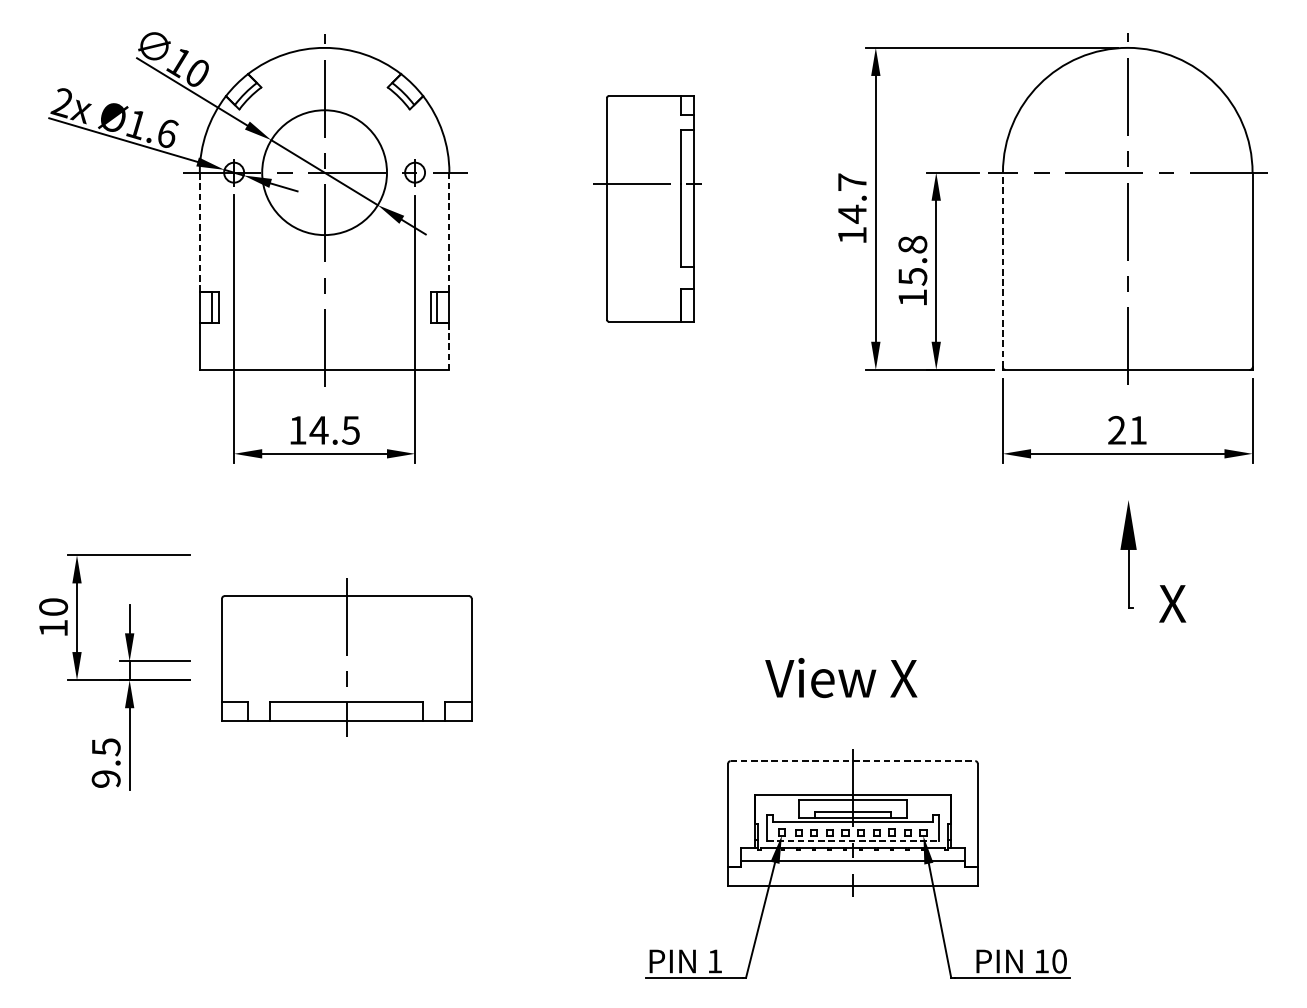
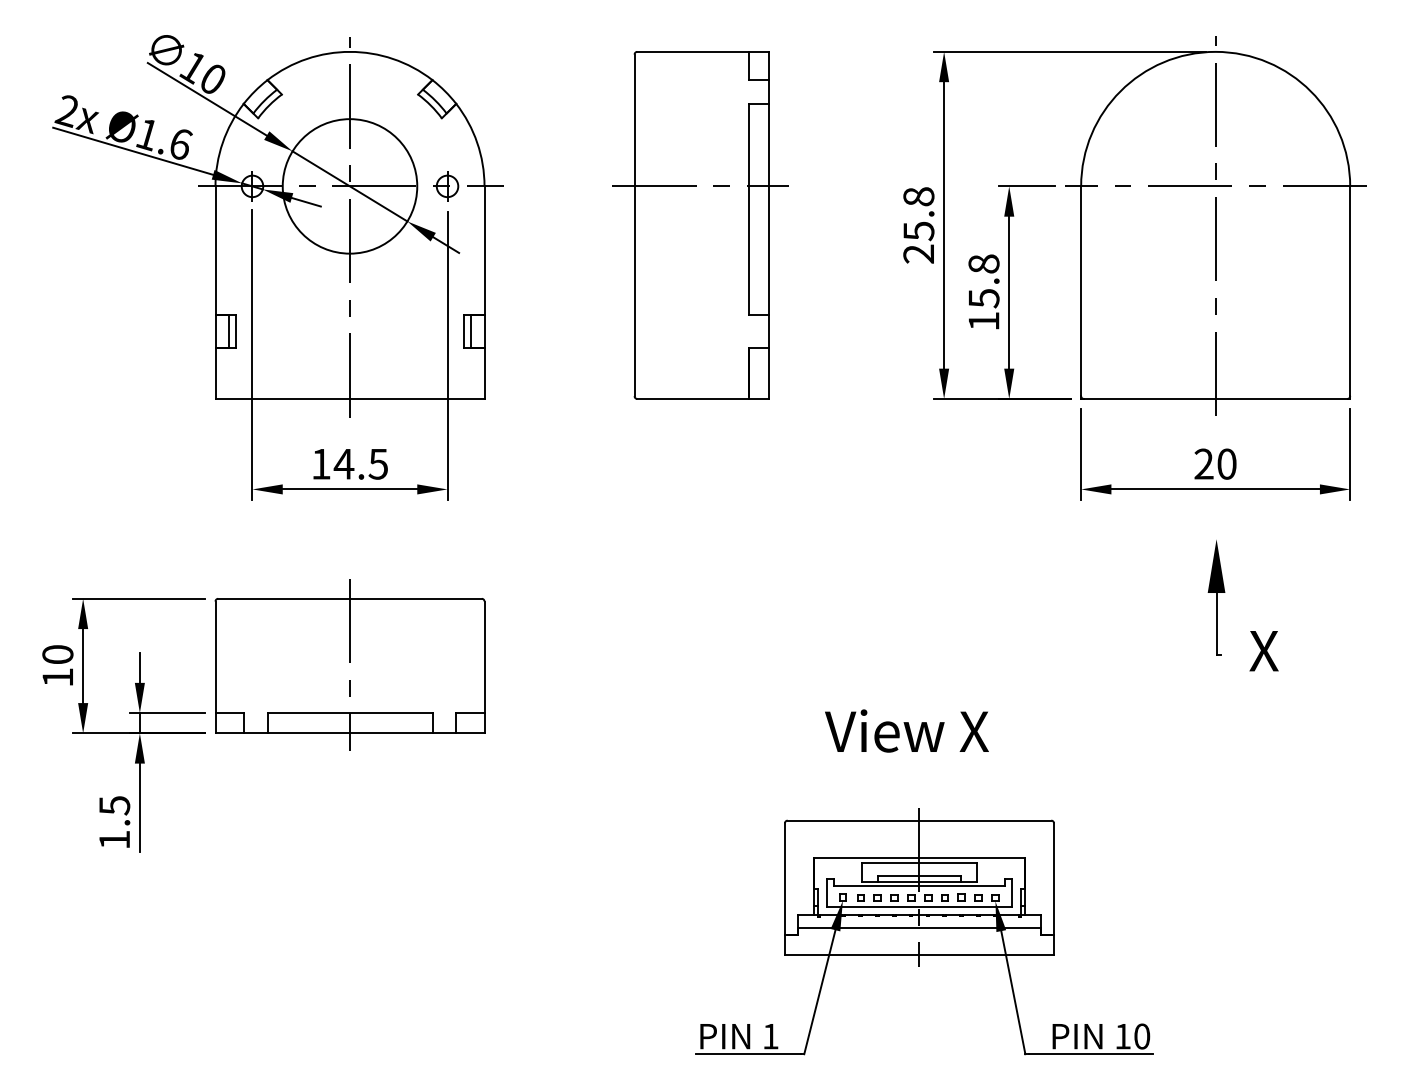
part: (649, 208) -> (700, 225), size x1.43
text: (852, 208) -> (918, 225), 14.7 -> 25.8
line: (199, 232) -> (215, 250), dashed -> solid
line: (449, 233) -> (484, 251), dashed -> solid
line: (1003, 270) -> (1081, 291), dashed -> solid
line: (449, 347) -> (484, 374), dashed -> solid
text: (1137, 429) -> (1226, 463), 21 -> 20
part: (346, 657) -> (349, 664), moved
line: (852, 761) -> (919, 820), dashed -> solid
text: (106, 778) -> (114, 839), 9.5 -> 1.5
line: (852, 840) -> (919, 906), dashed -> solid

